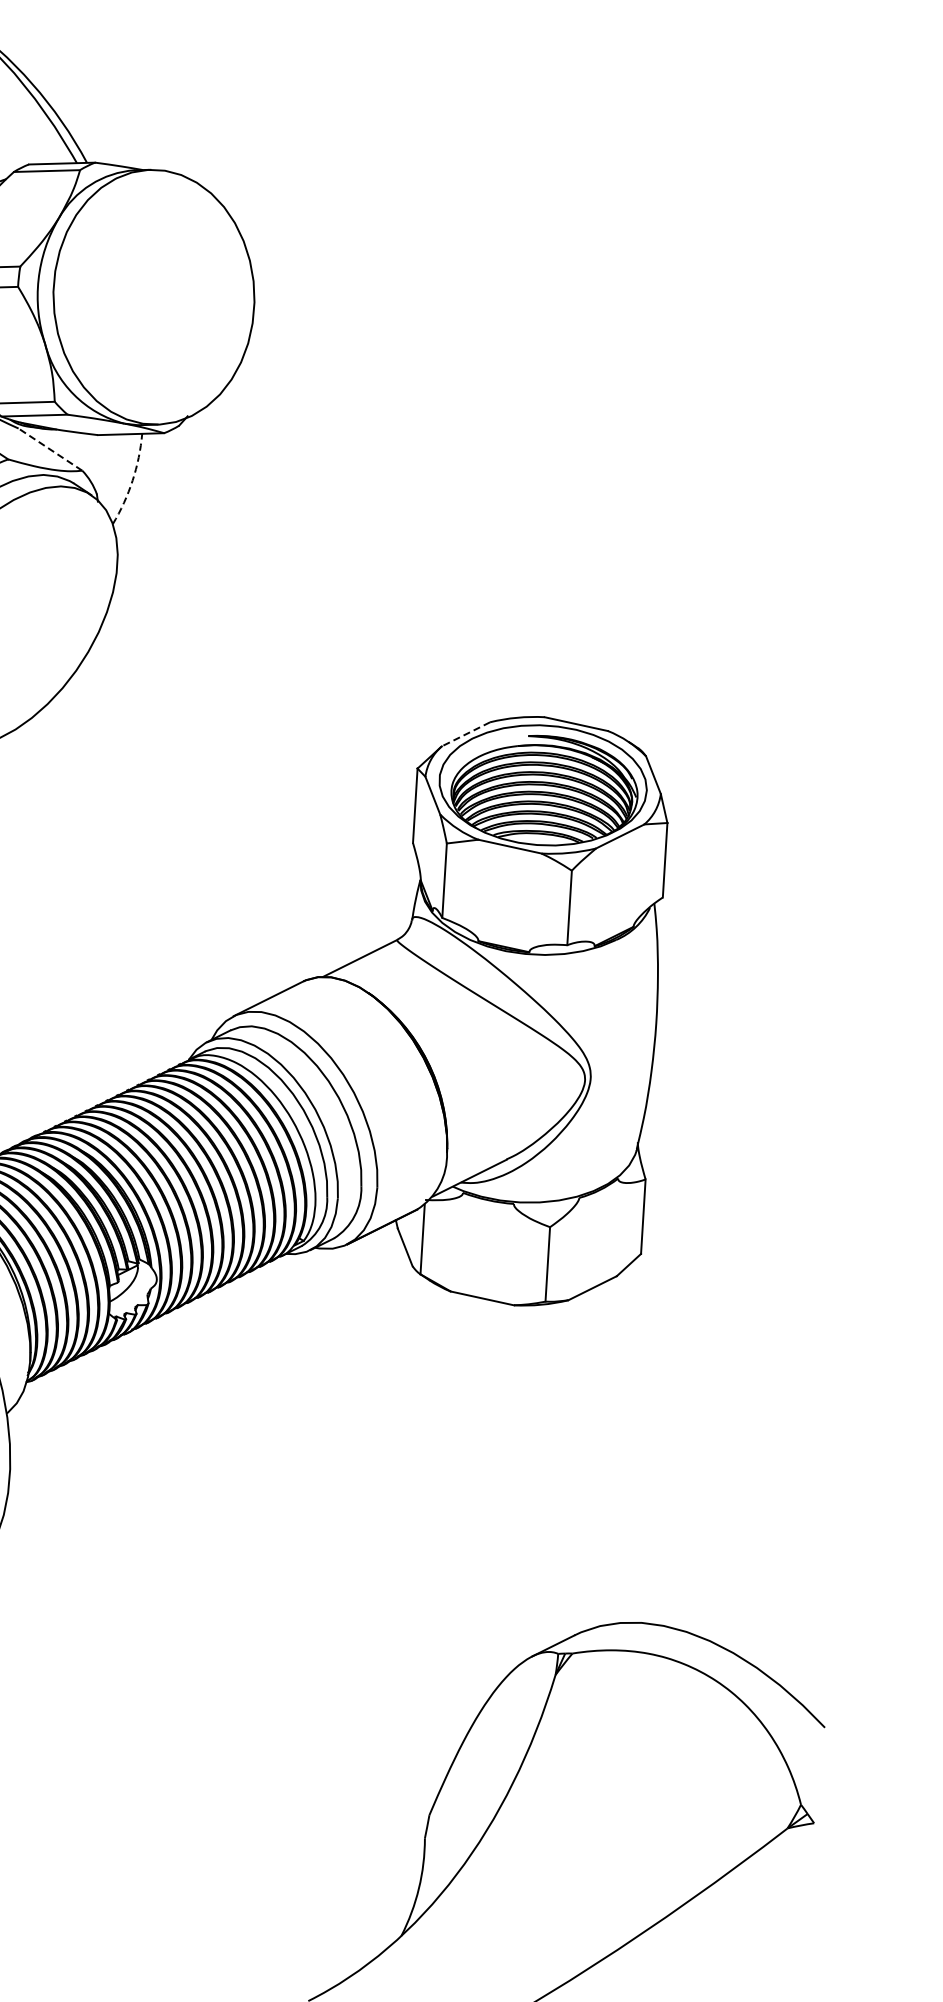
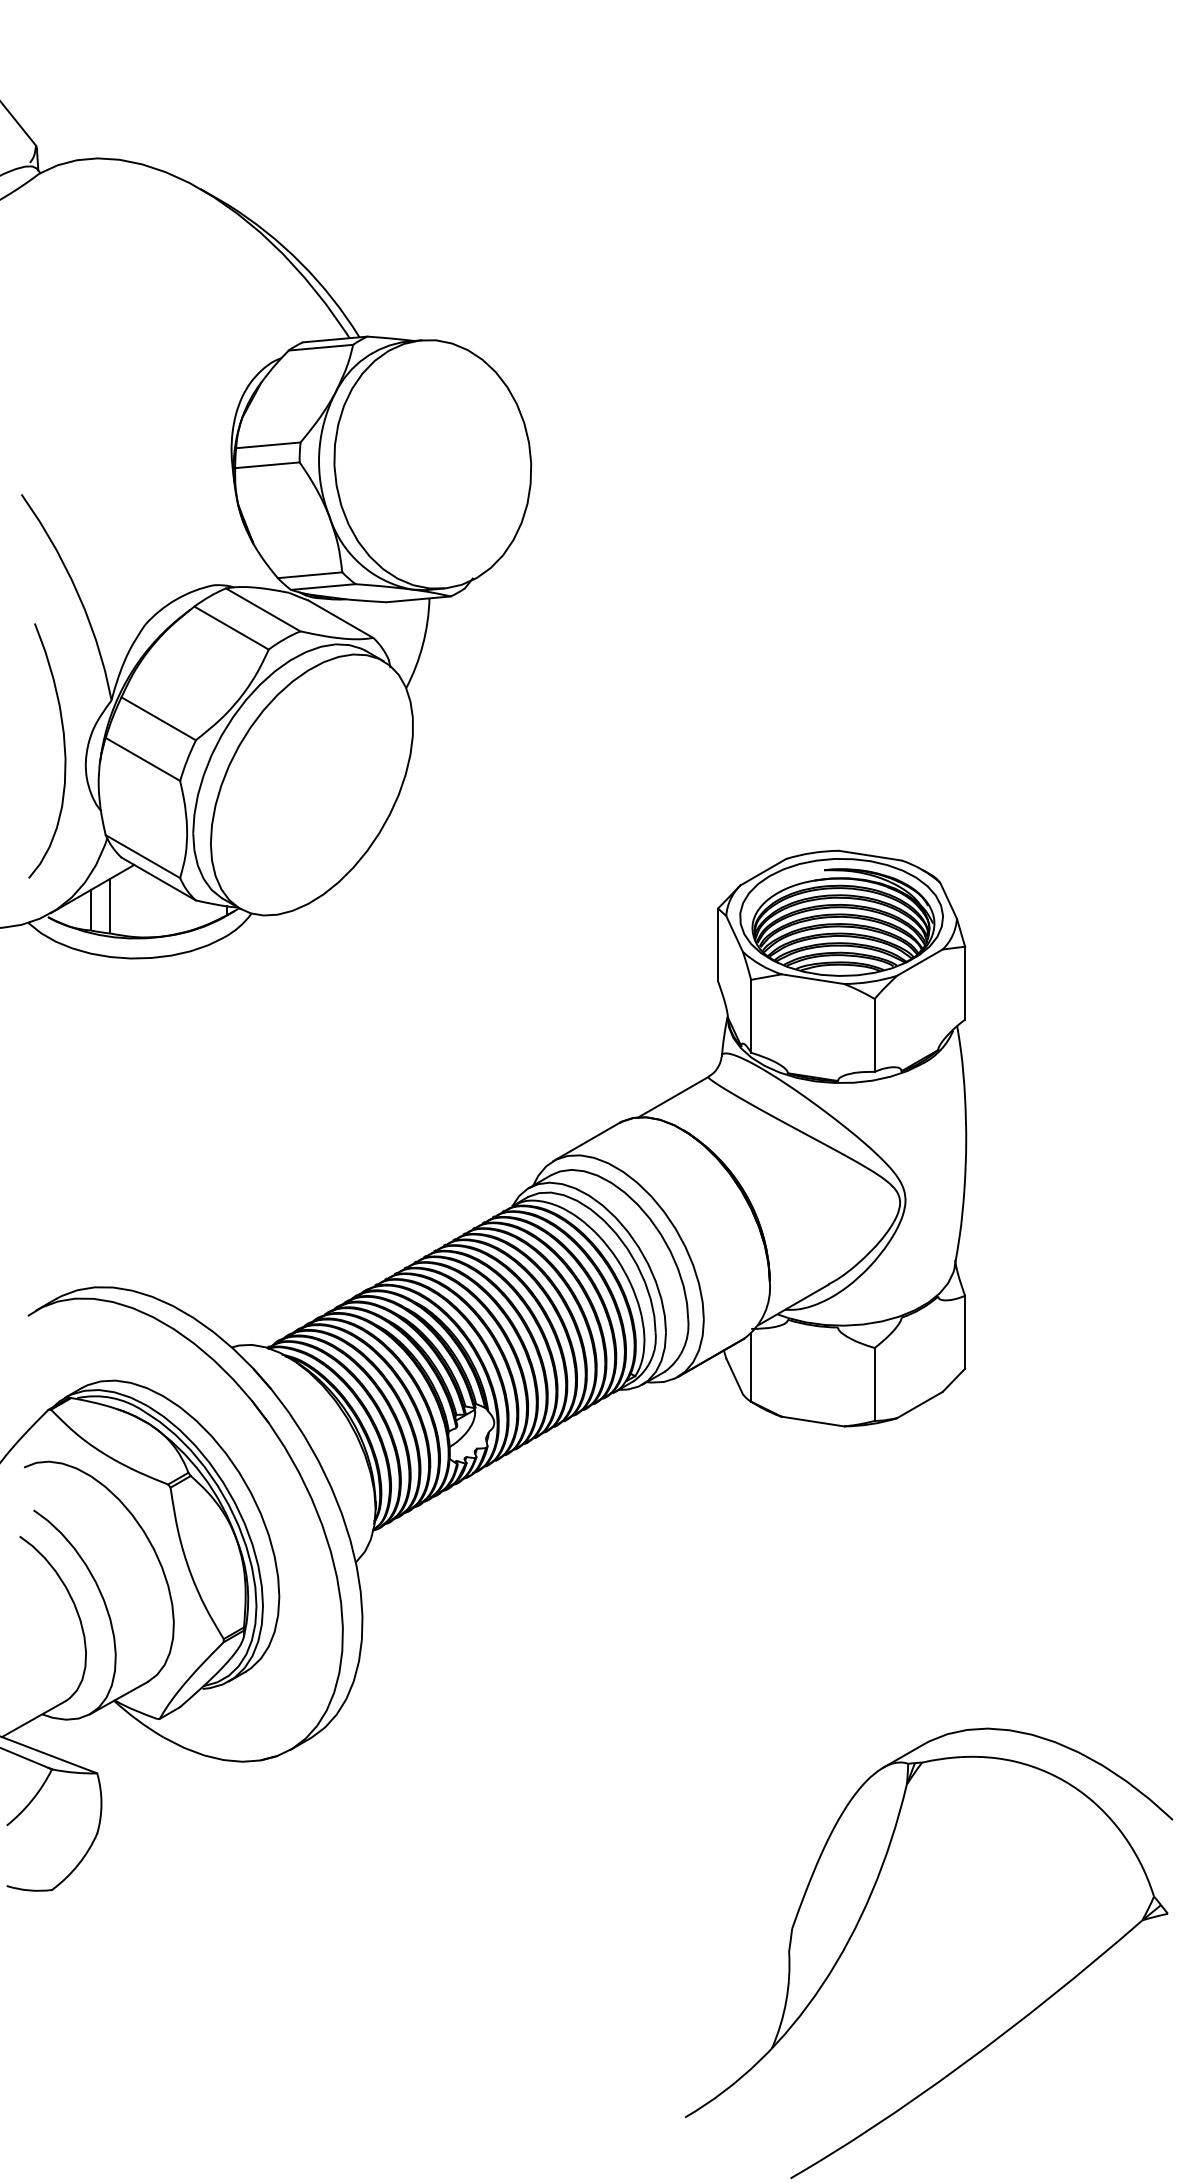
line: (50, 449) -> (340, 619), dashed -> solid
arc: (132, 480) -> (422, 644), dashed -> solid
line: (465, 734) -> (762, 872), dashed -> solid

